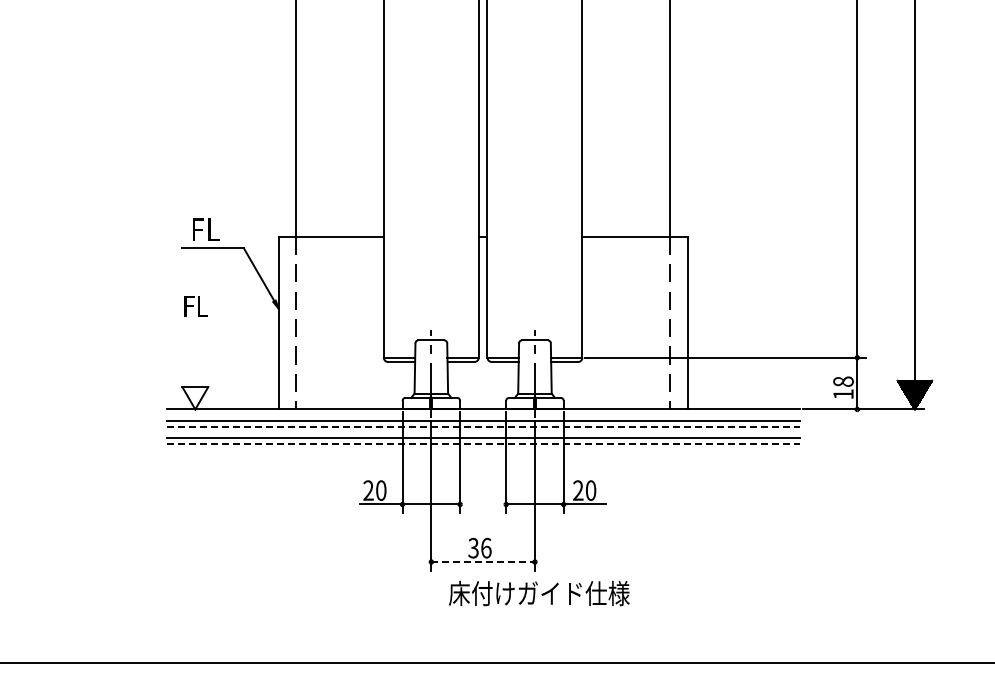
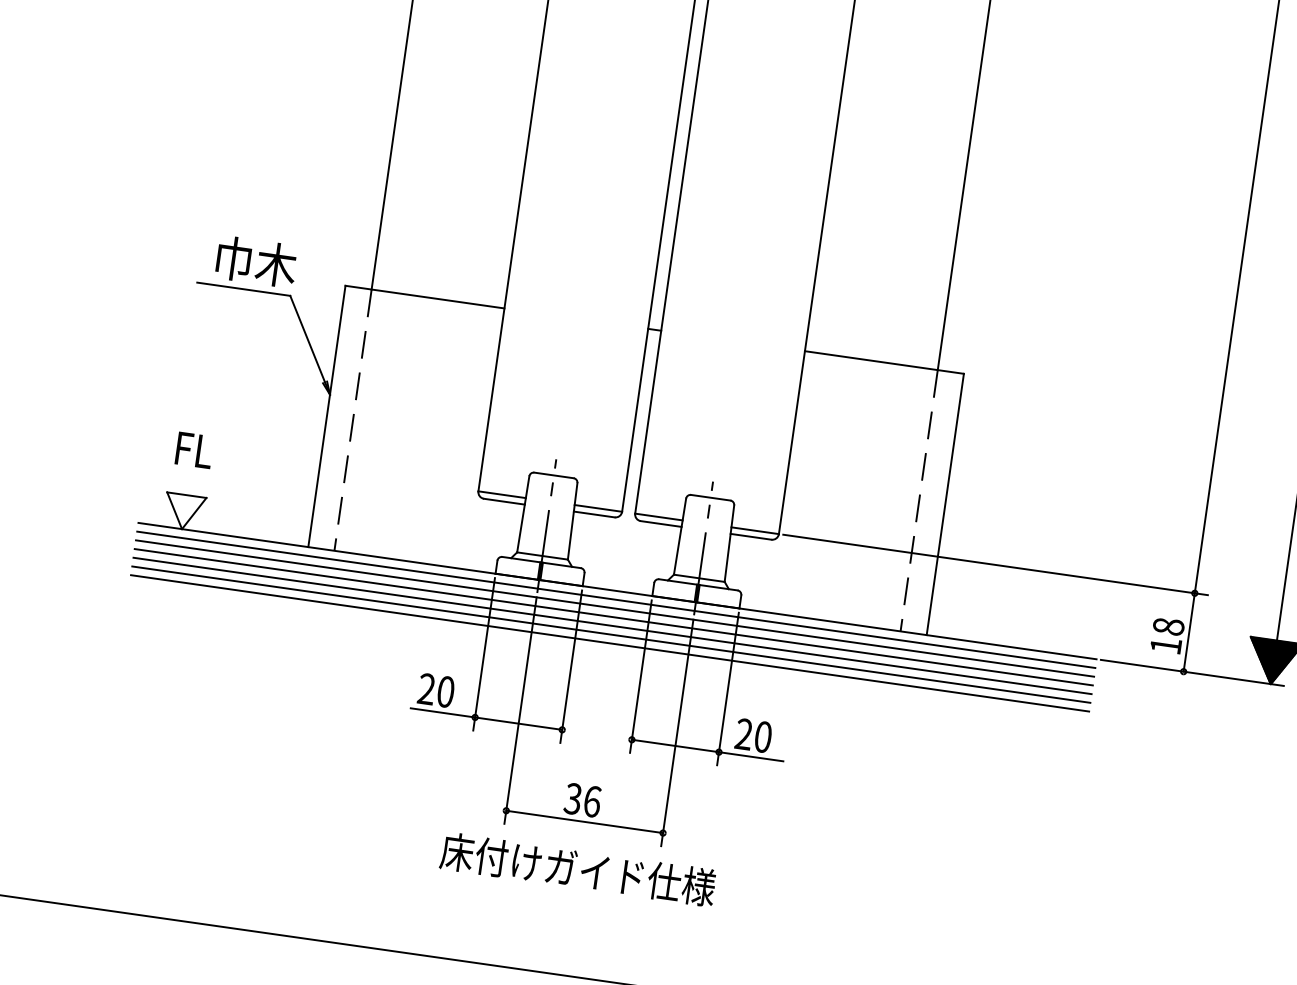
text: (219, 229) -> (257, 261), FL -> 巾木
text: (195, 306) -> (193, 450), moved
line: (482, 415) -> (615, 600), added
line: (483, 426) -> (614, 616), dashed -> solid
line: (482, 432) -> (611, 625), added
line: (483, 444) -> (610, 644), dashed -> solid
line: (483, 562) -> (585, 822), dashed -> solid
text: (539, 593) -> (578, 869), moved

